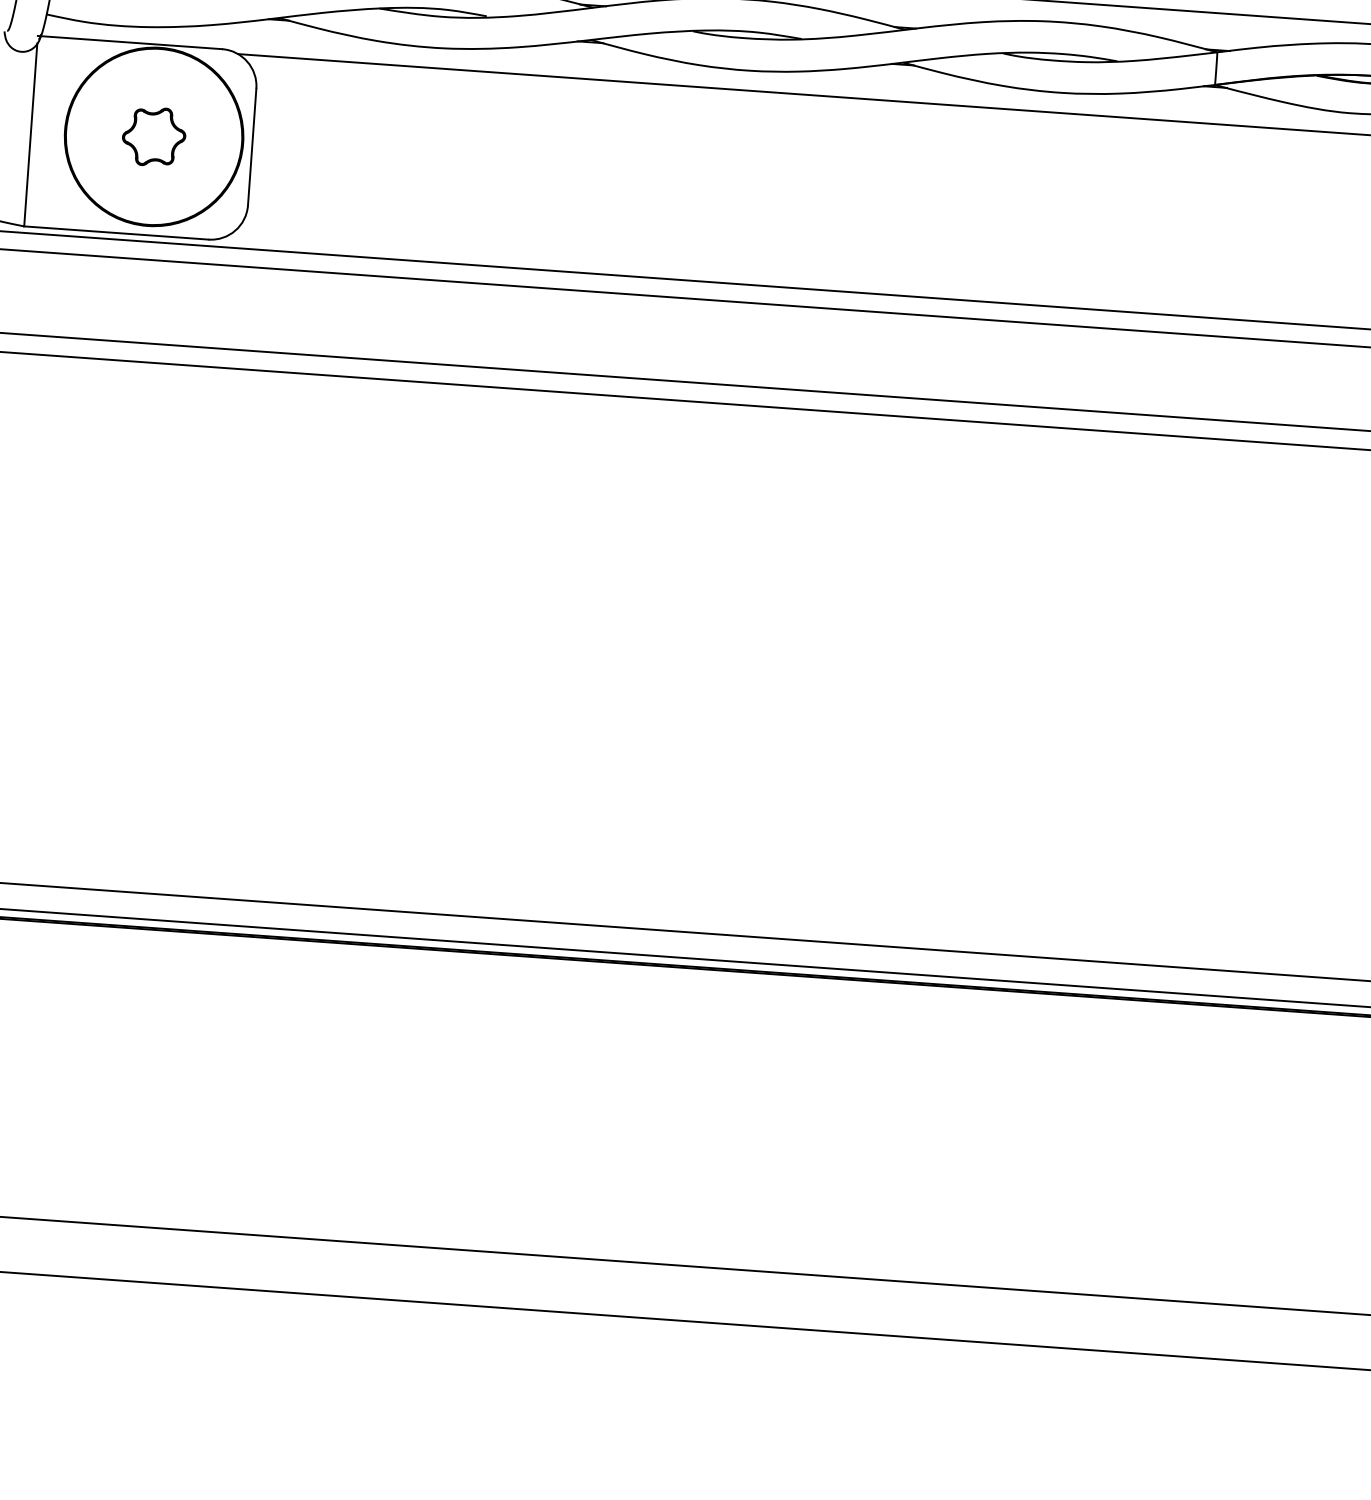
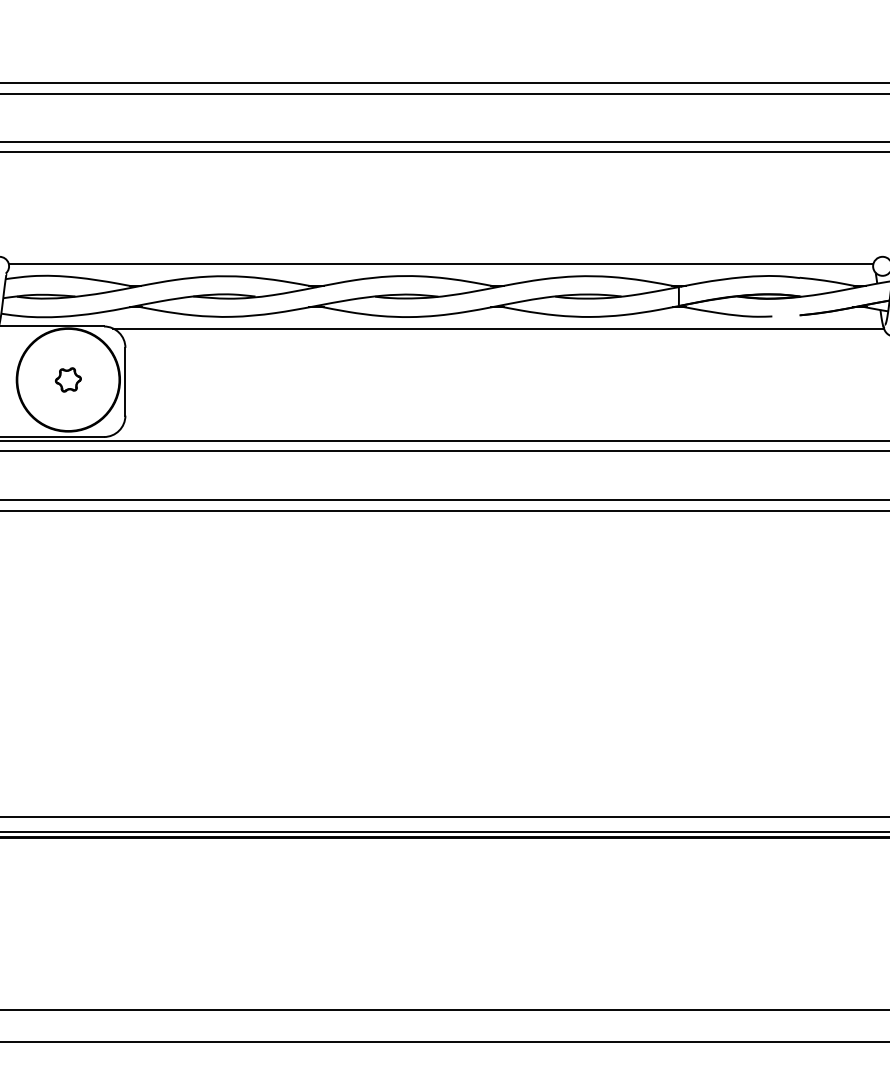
part: (154, 136) -> (68, 379), size x0.7

